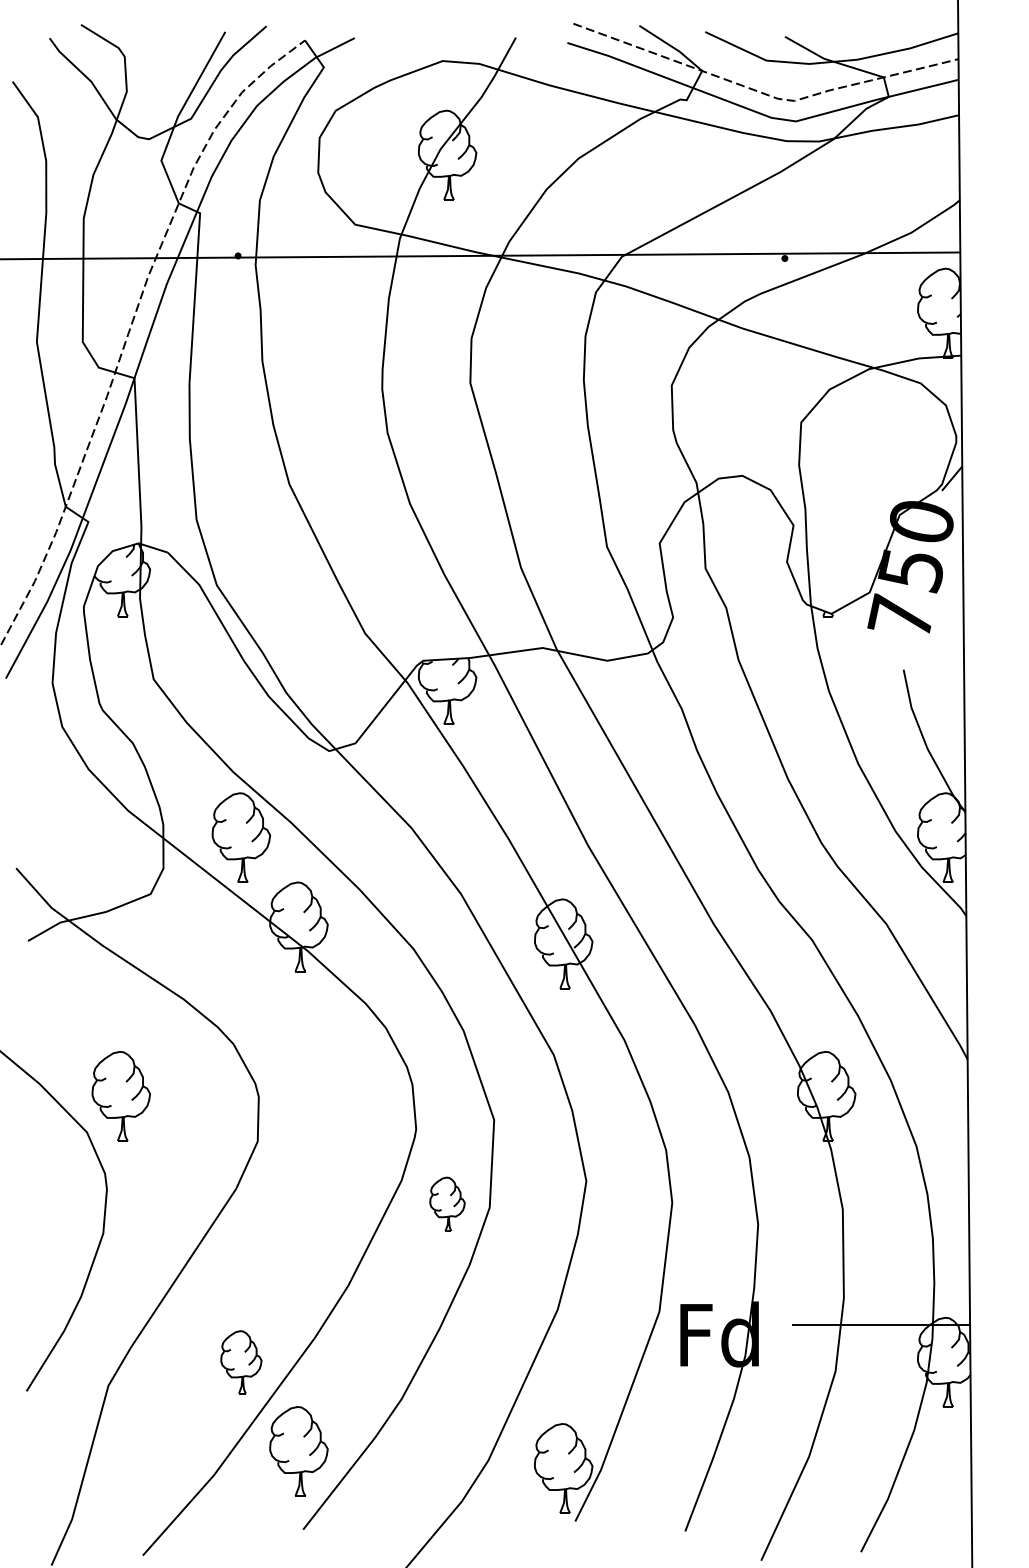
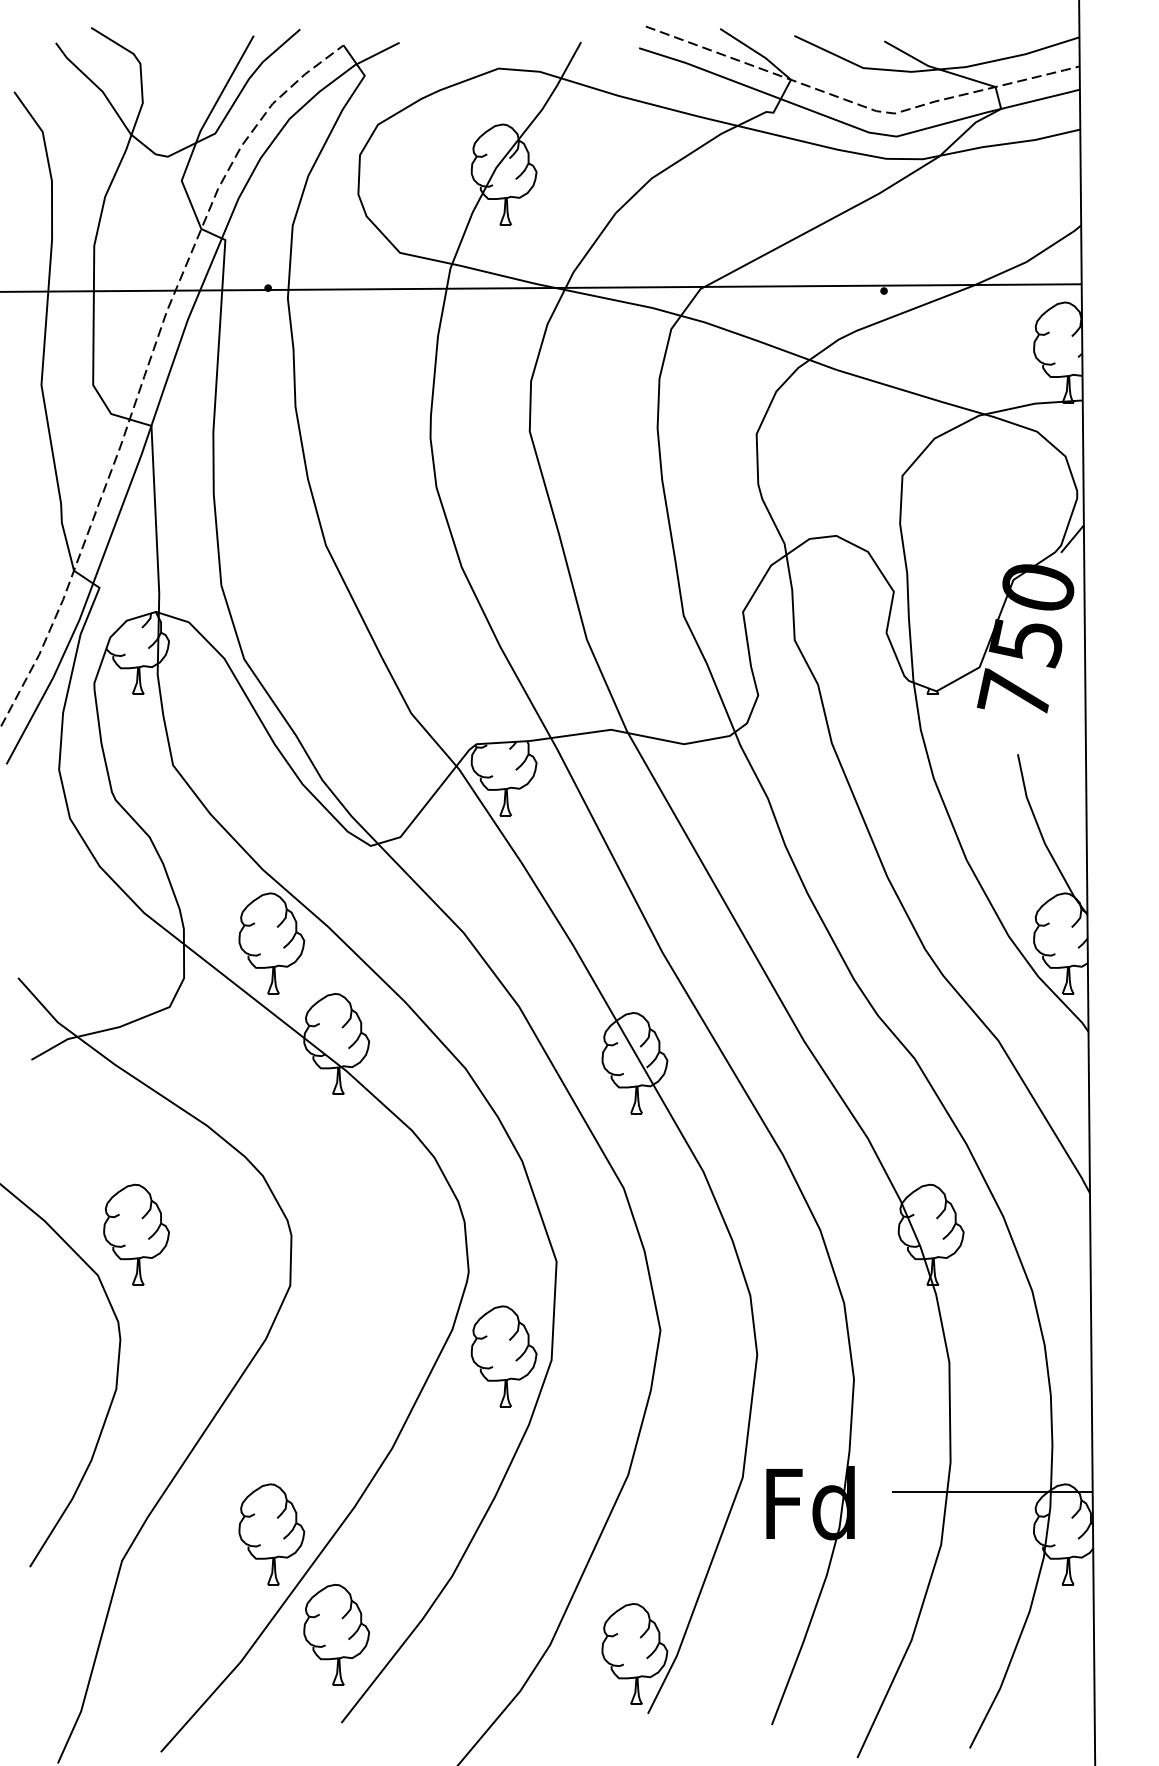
part: (447, 1204) -> (503, 1356), size x1.67
part: (241, 1362) -> (271, 1534), size x1.43

